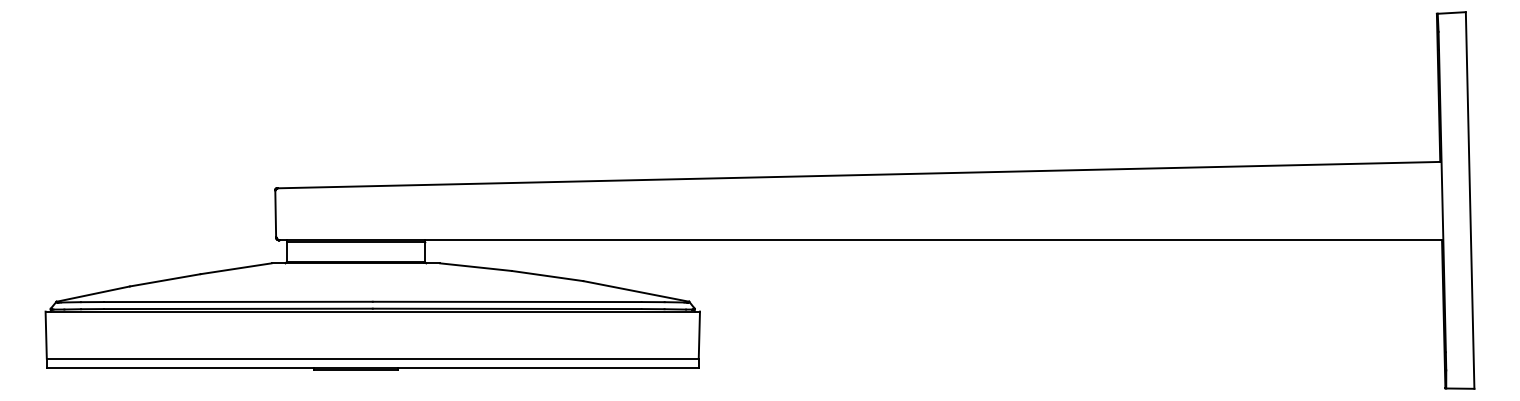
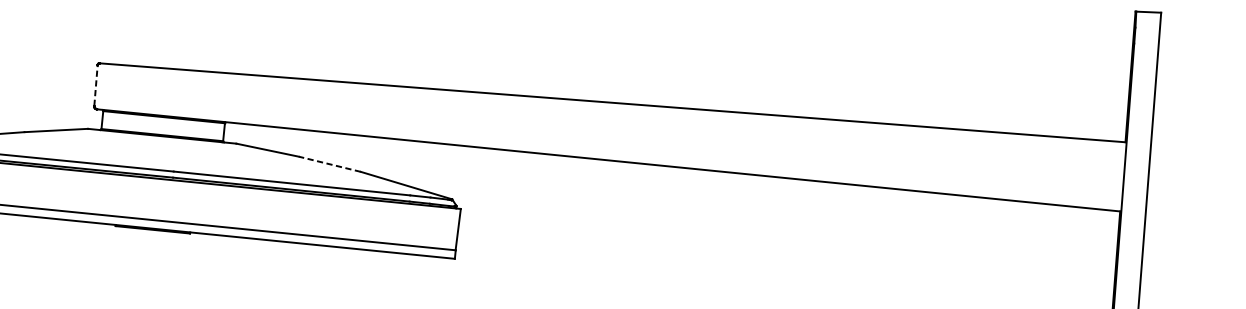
line: (275, 213) -> (95, 85), solid -> dashed
line: (547, 275) -> (329, 163), solid -> dashed

